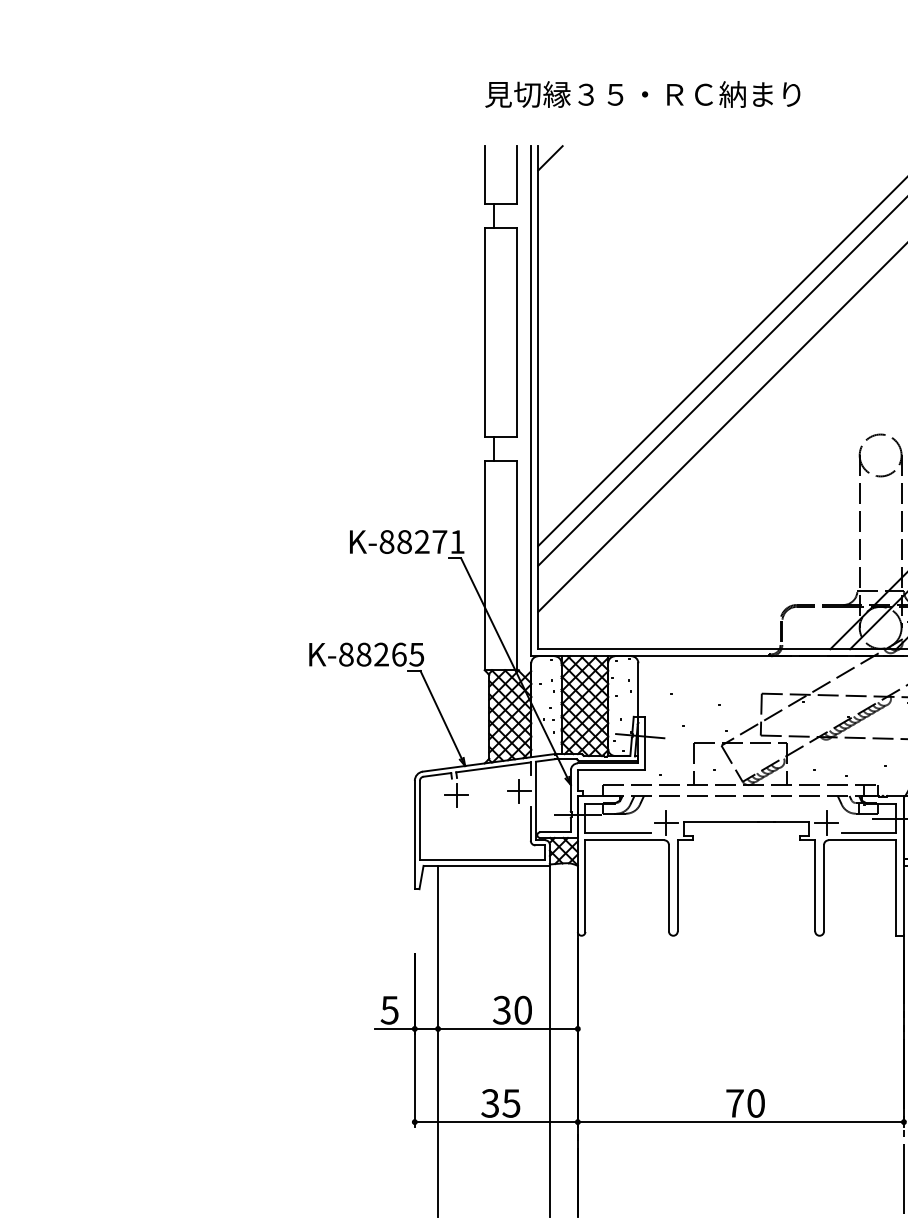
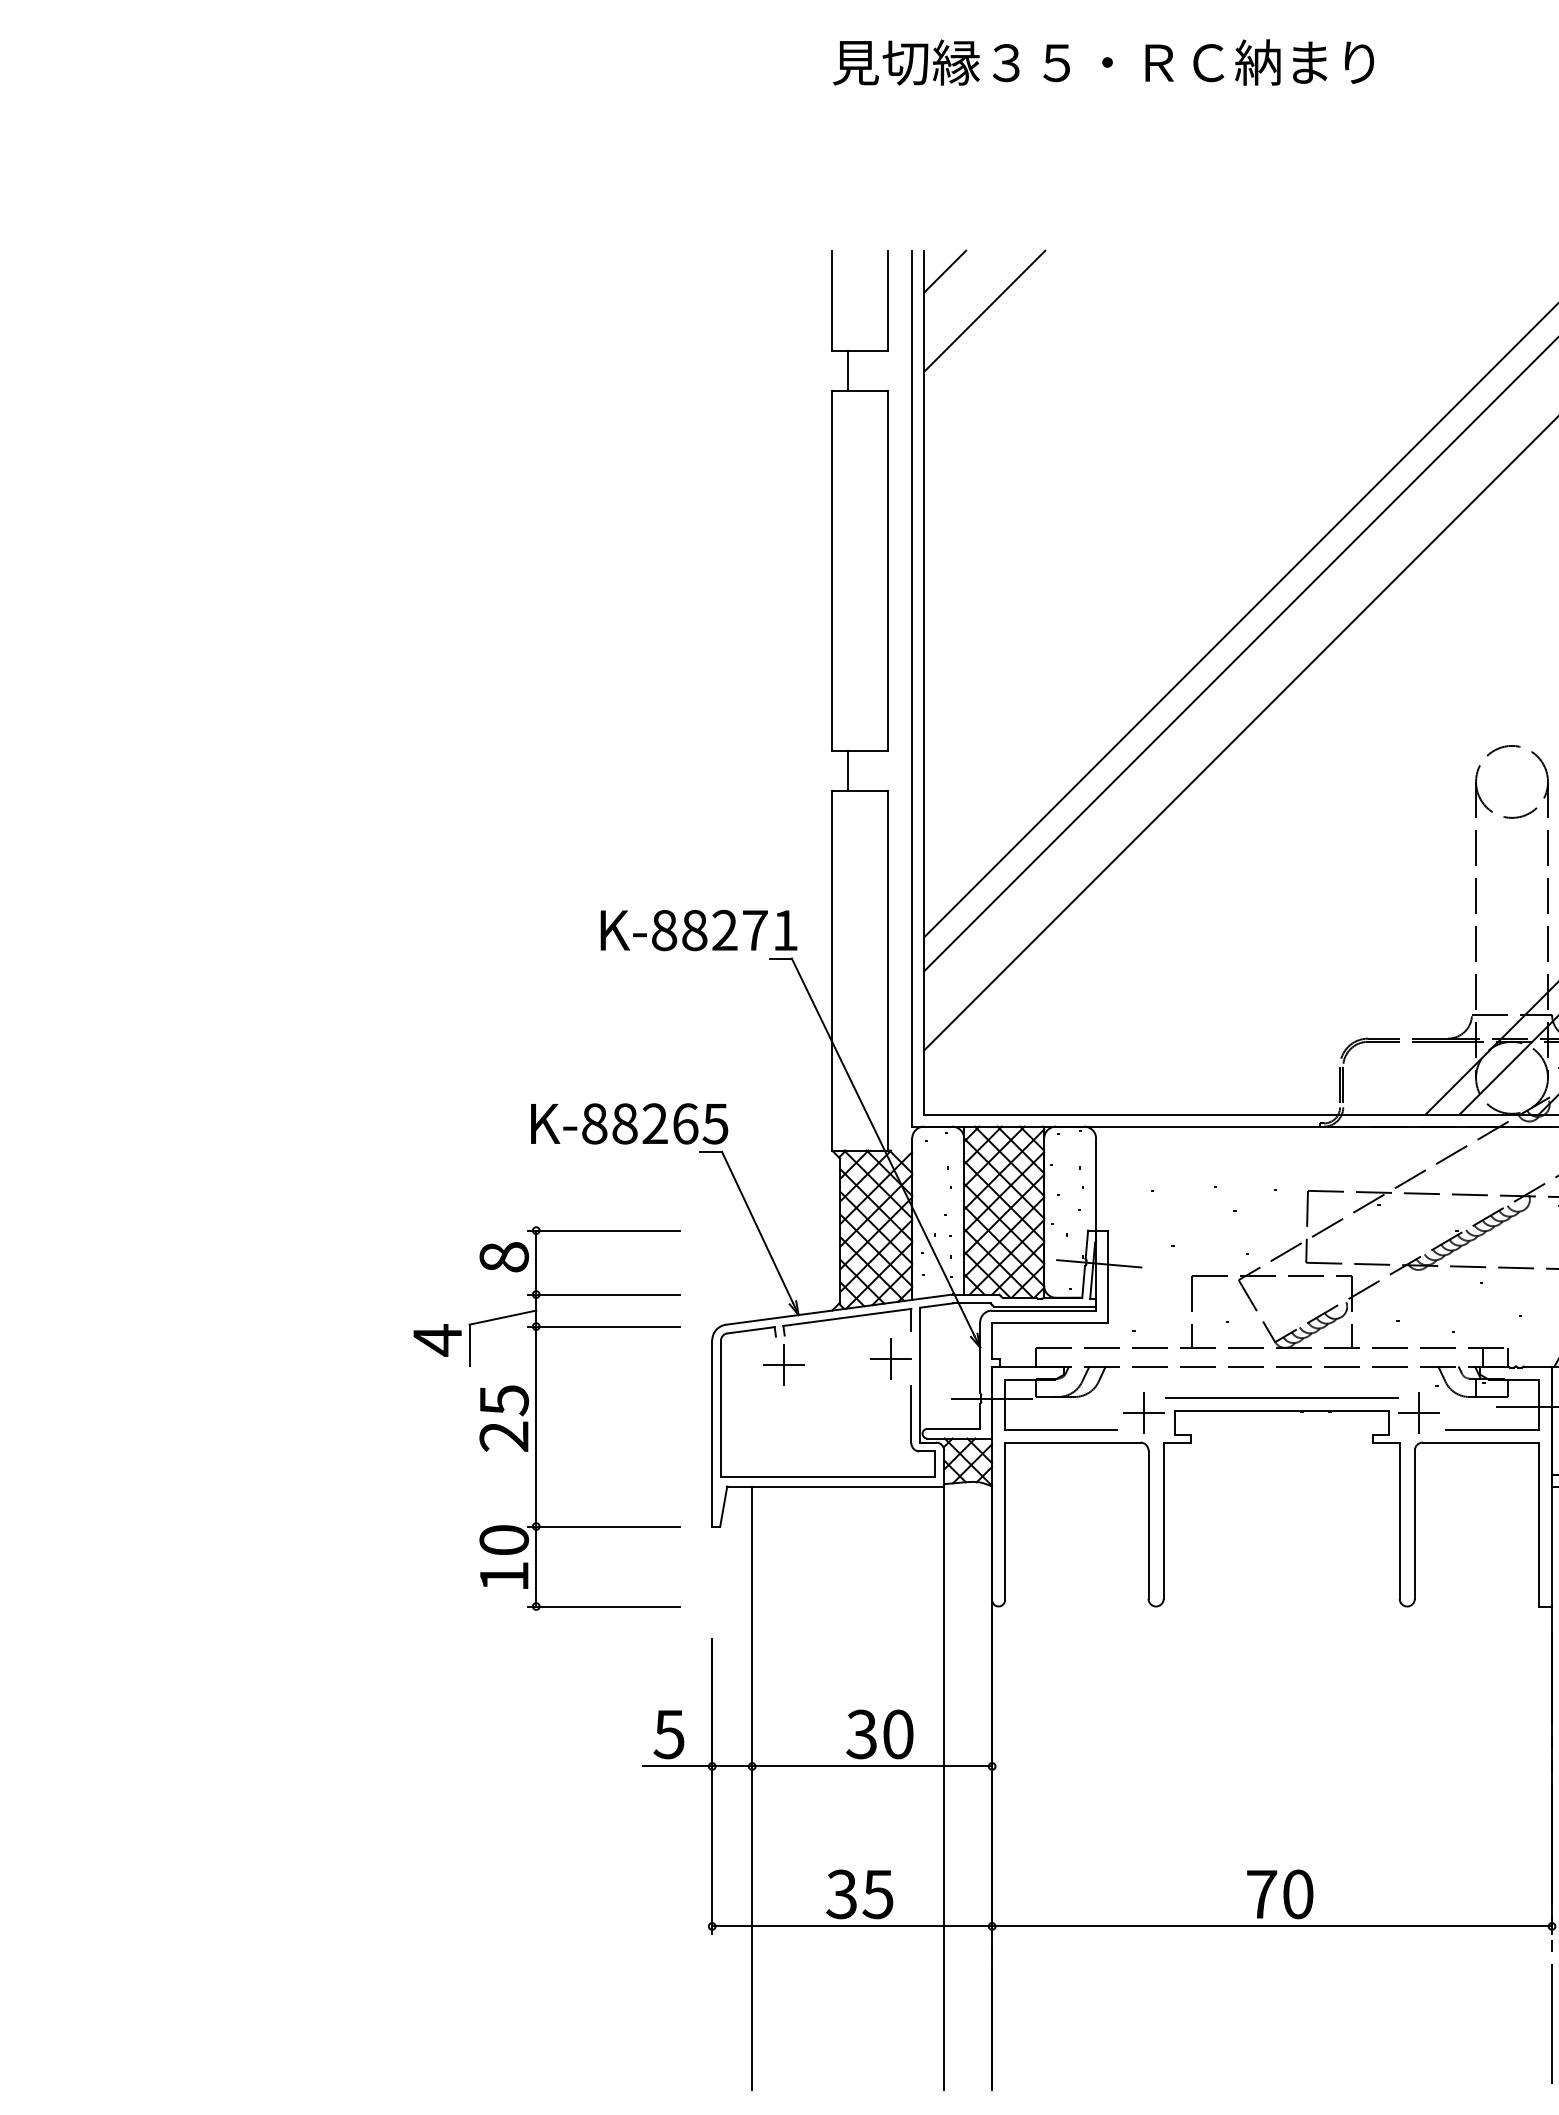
text: (642, 94) -> (1103, 62), moved
line: (573, 181) -> (984, 311), added
line: (746, 814) -> (1281, 1398), added
part: (318, 826) -> (546, 1418), added

